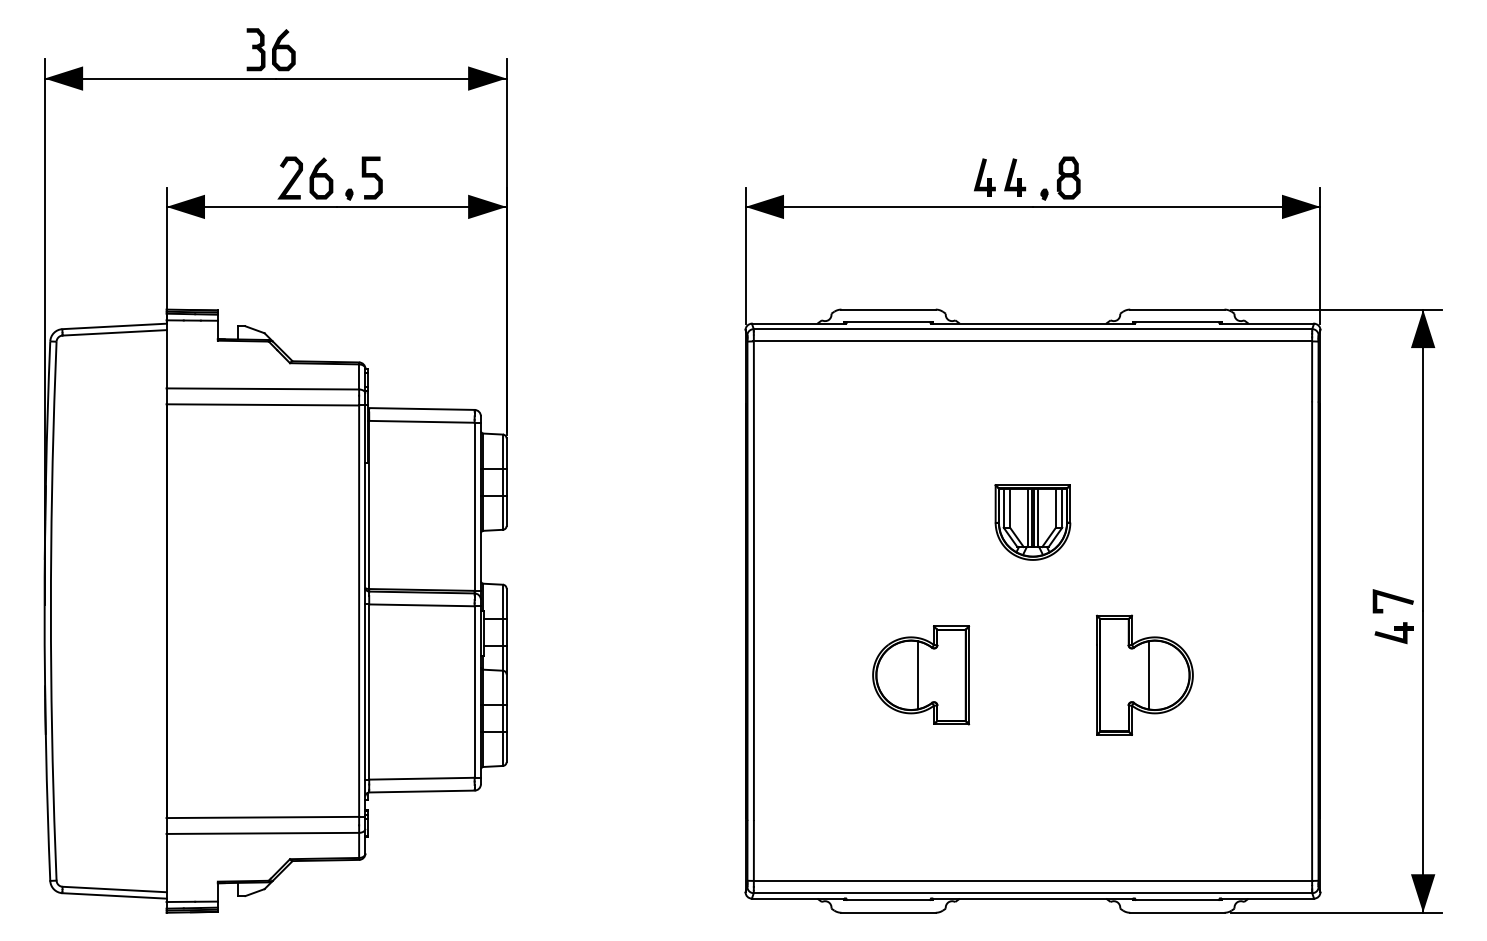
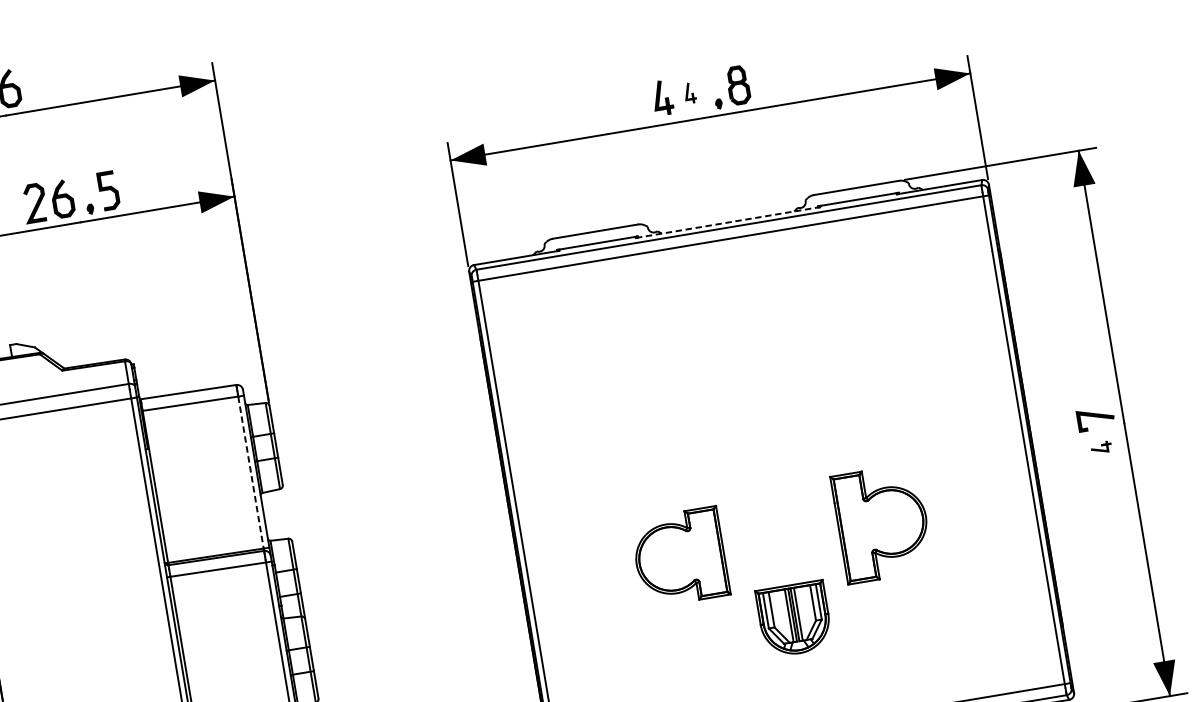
part: (1015, 177) -> (690, 93), size x0.6
line: (1033, 323) -> (728, 222), solid -> dashed
line: (474, 507) -> (250, 473), solid -> dashed
part: (1032, 522) -> (794, 619), moved
part: (1393, 633) -> (1100, 448), size x0.6
line: (917, 675) -> (676, 558), removed
line: (1148, 675) -> (885, 523), removed

